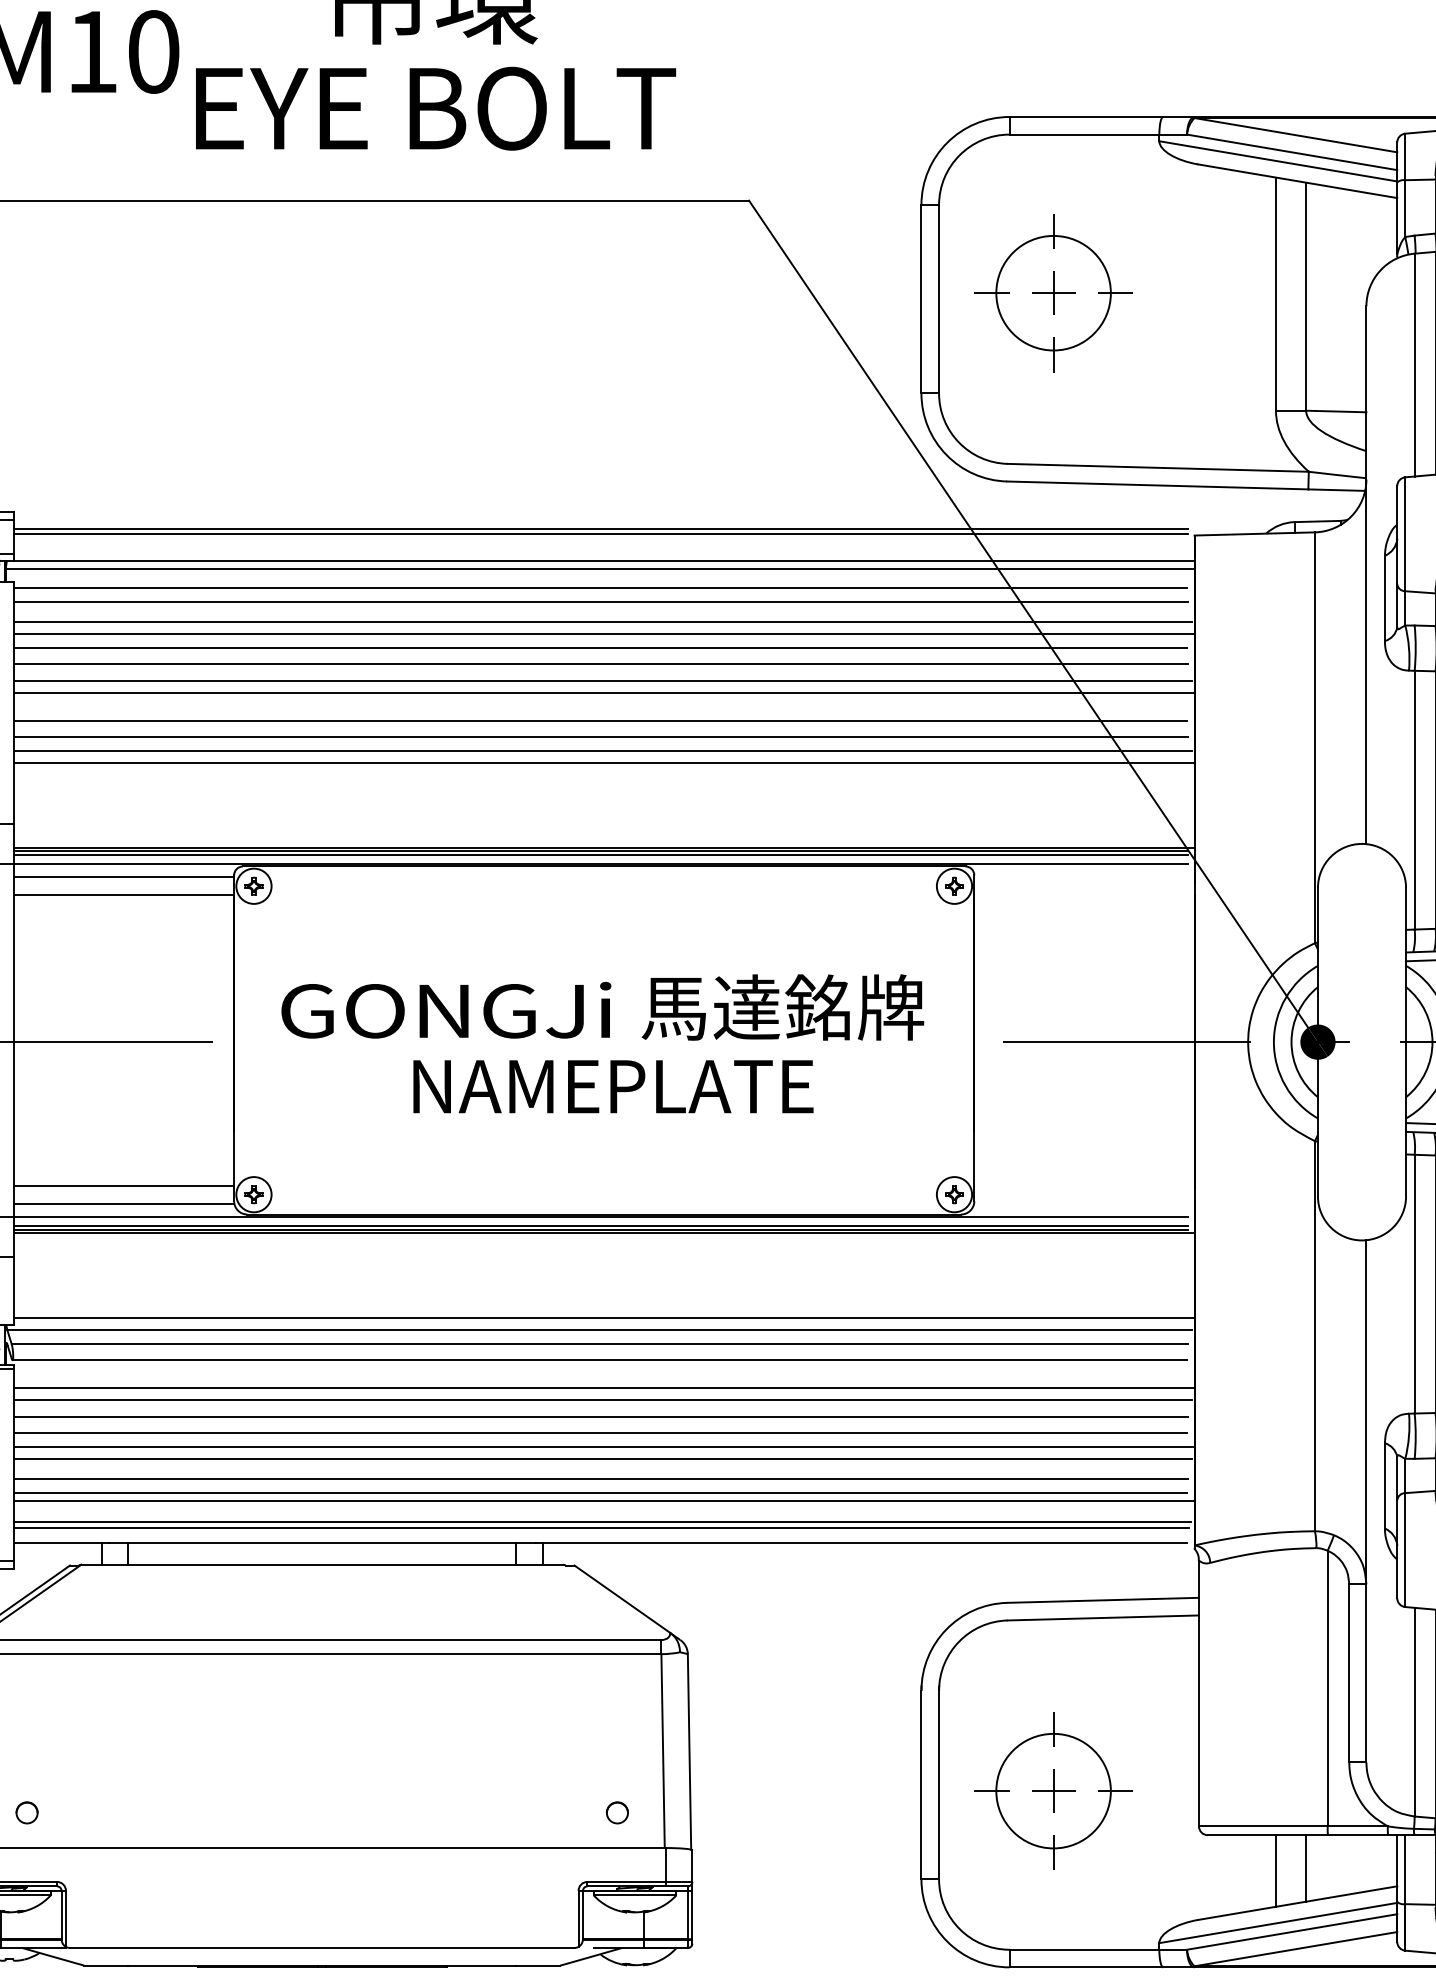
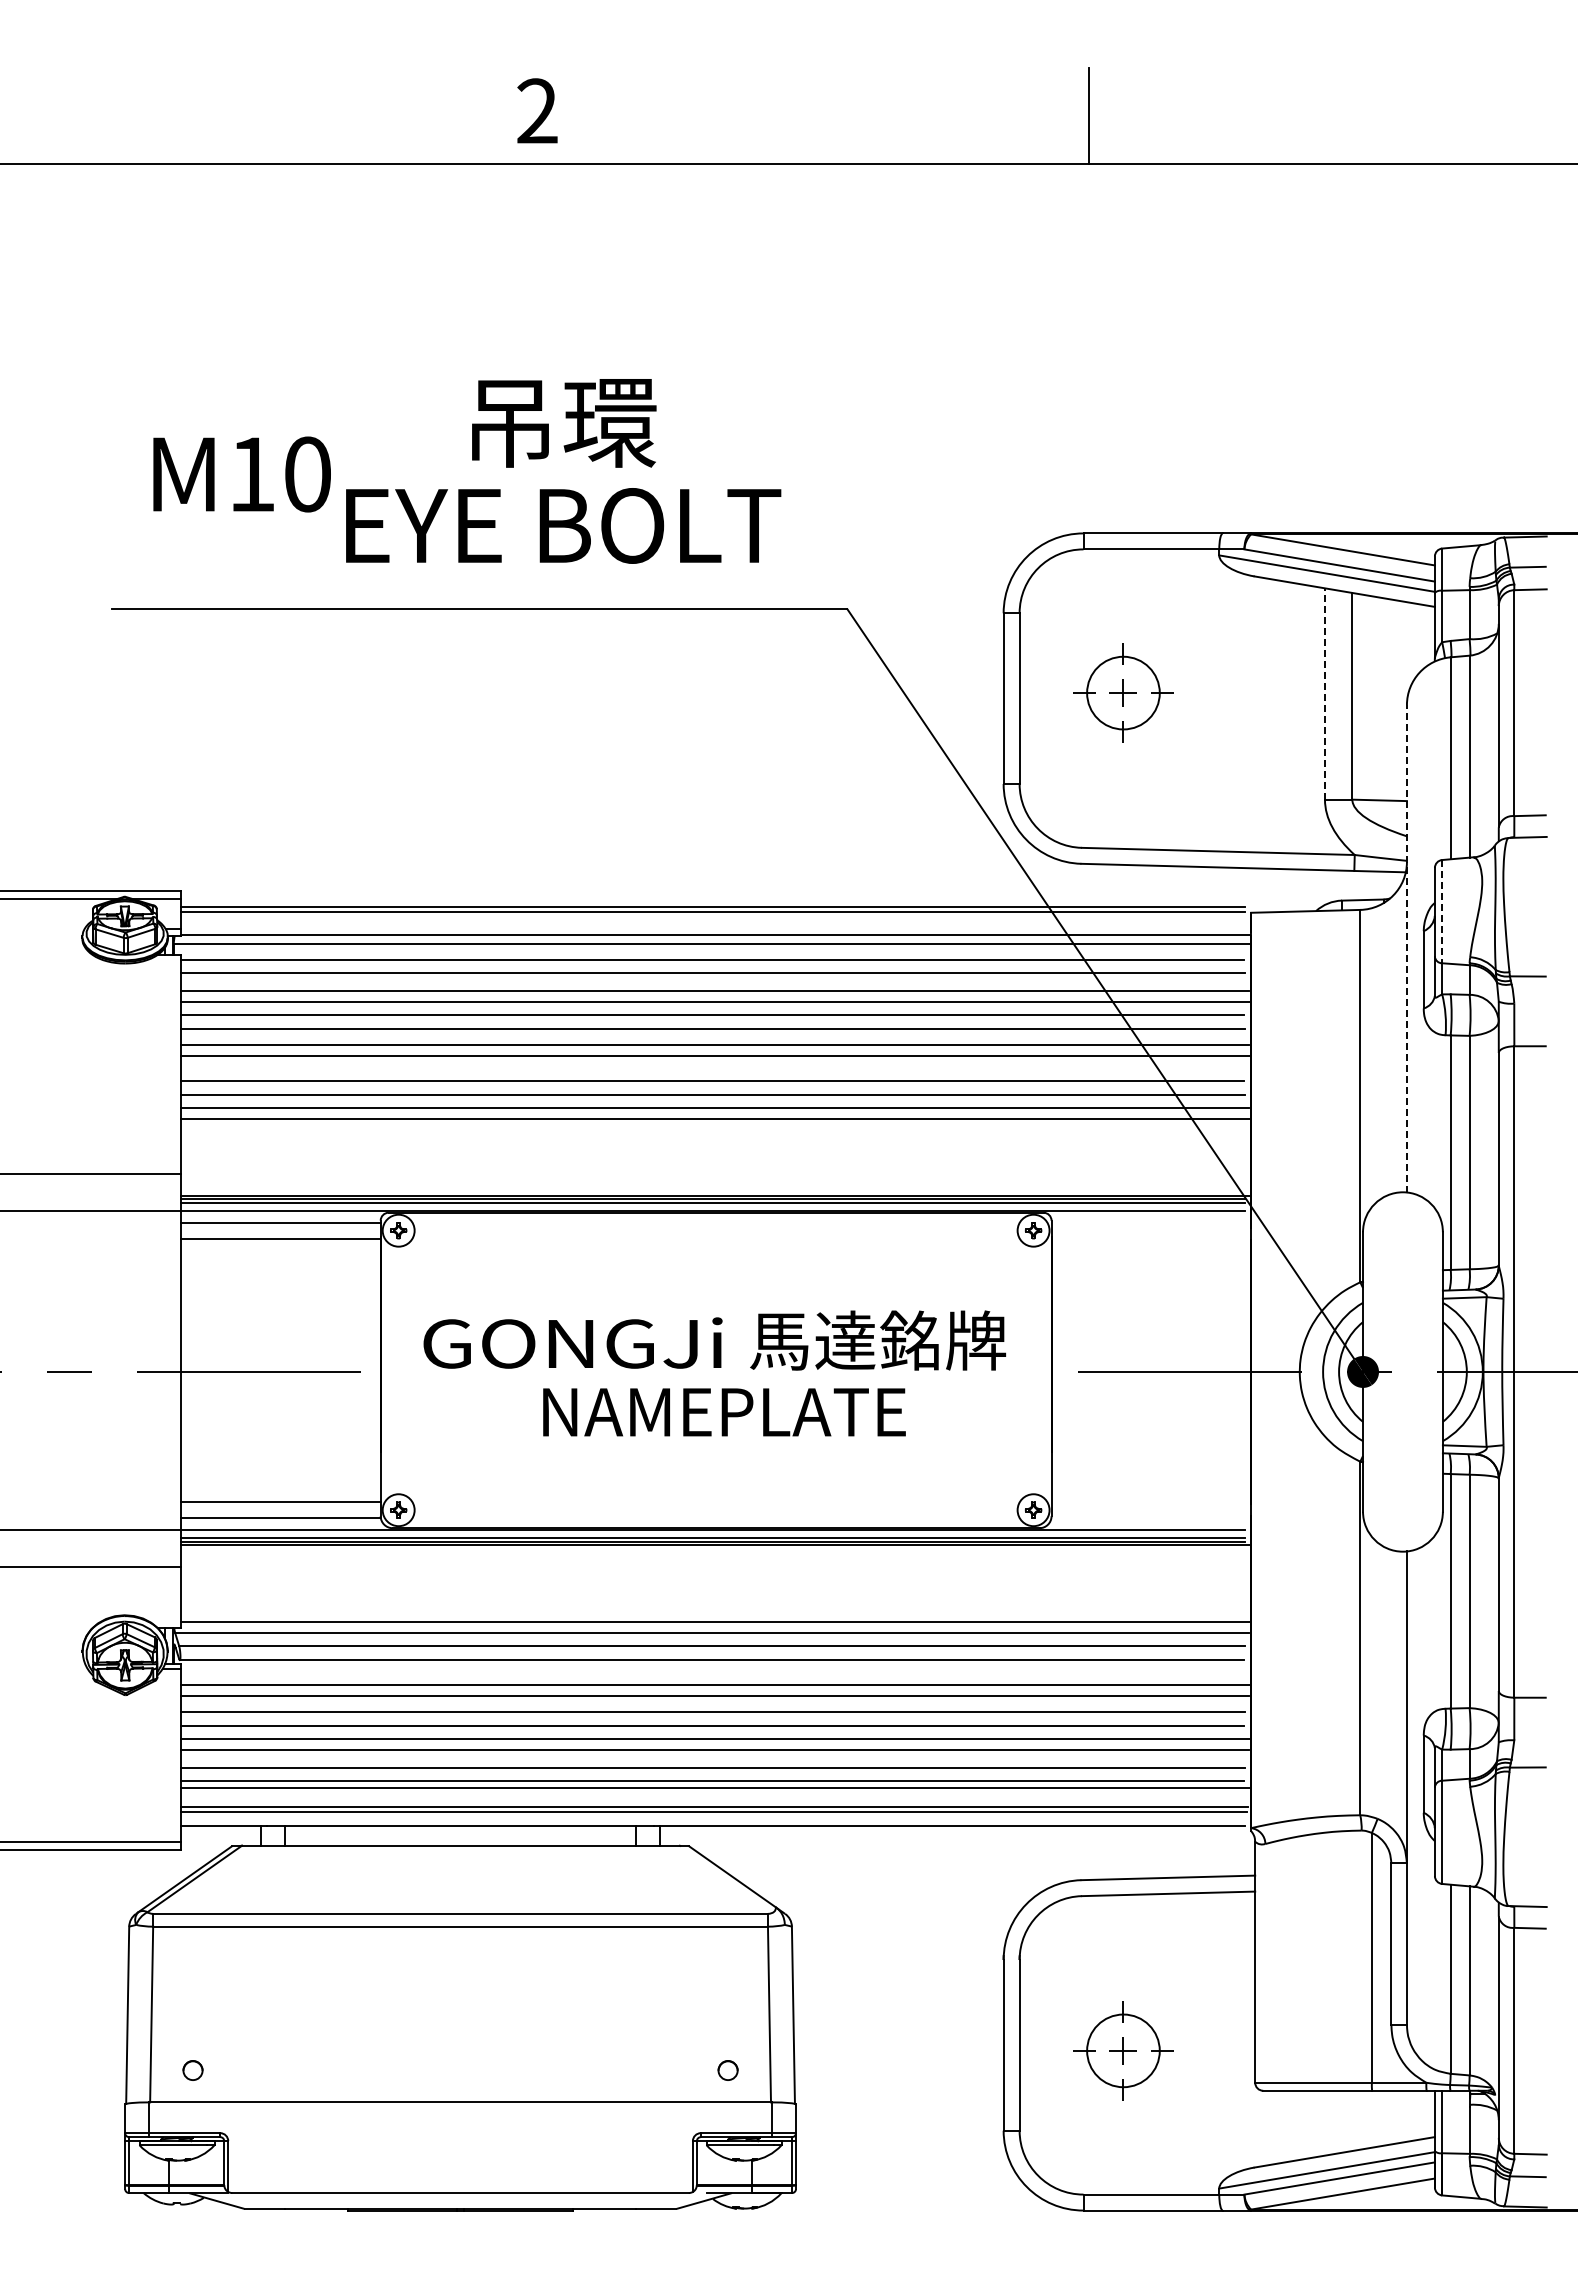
part: (1053, 292) -> (1123, 692), size x0.7
line: (1275, 294) -> (1324, 694), solid -> dashed
line: (1405, 534) -> (1442, 911), solid -> dashed
line: (1365, 574) -> (1406, 948), solid -> dashed
part: (1053, 1790) -> (1123, 2050), size x0.7
line: (1306, 1868) -> (1352, 2120), removed
line: (1275, 1870) -> (1324, 2122), removed

